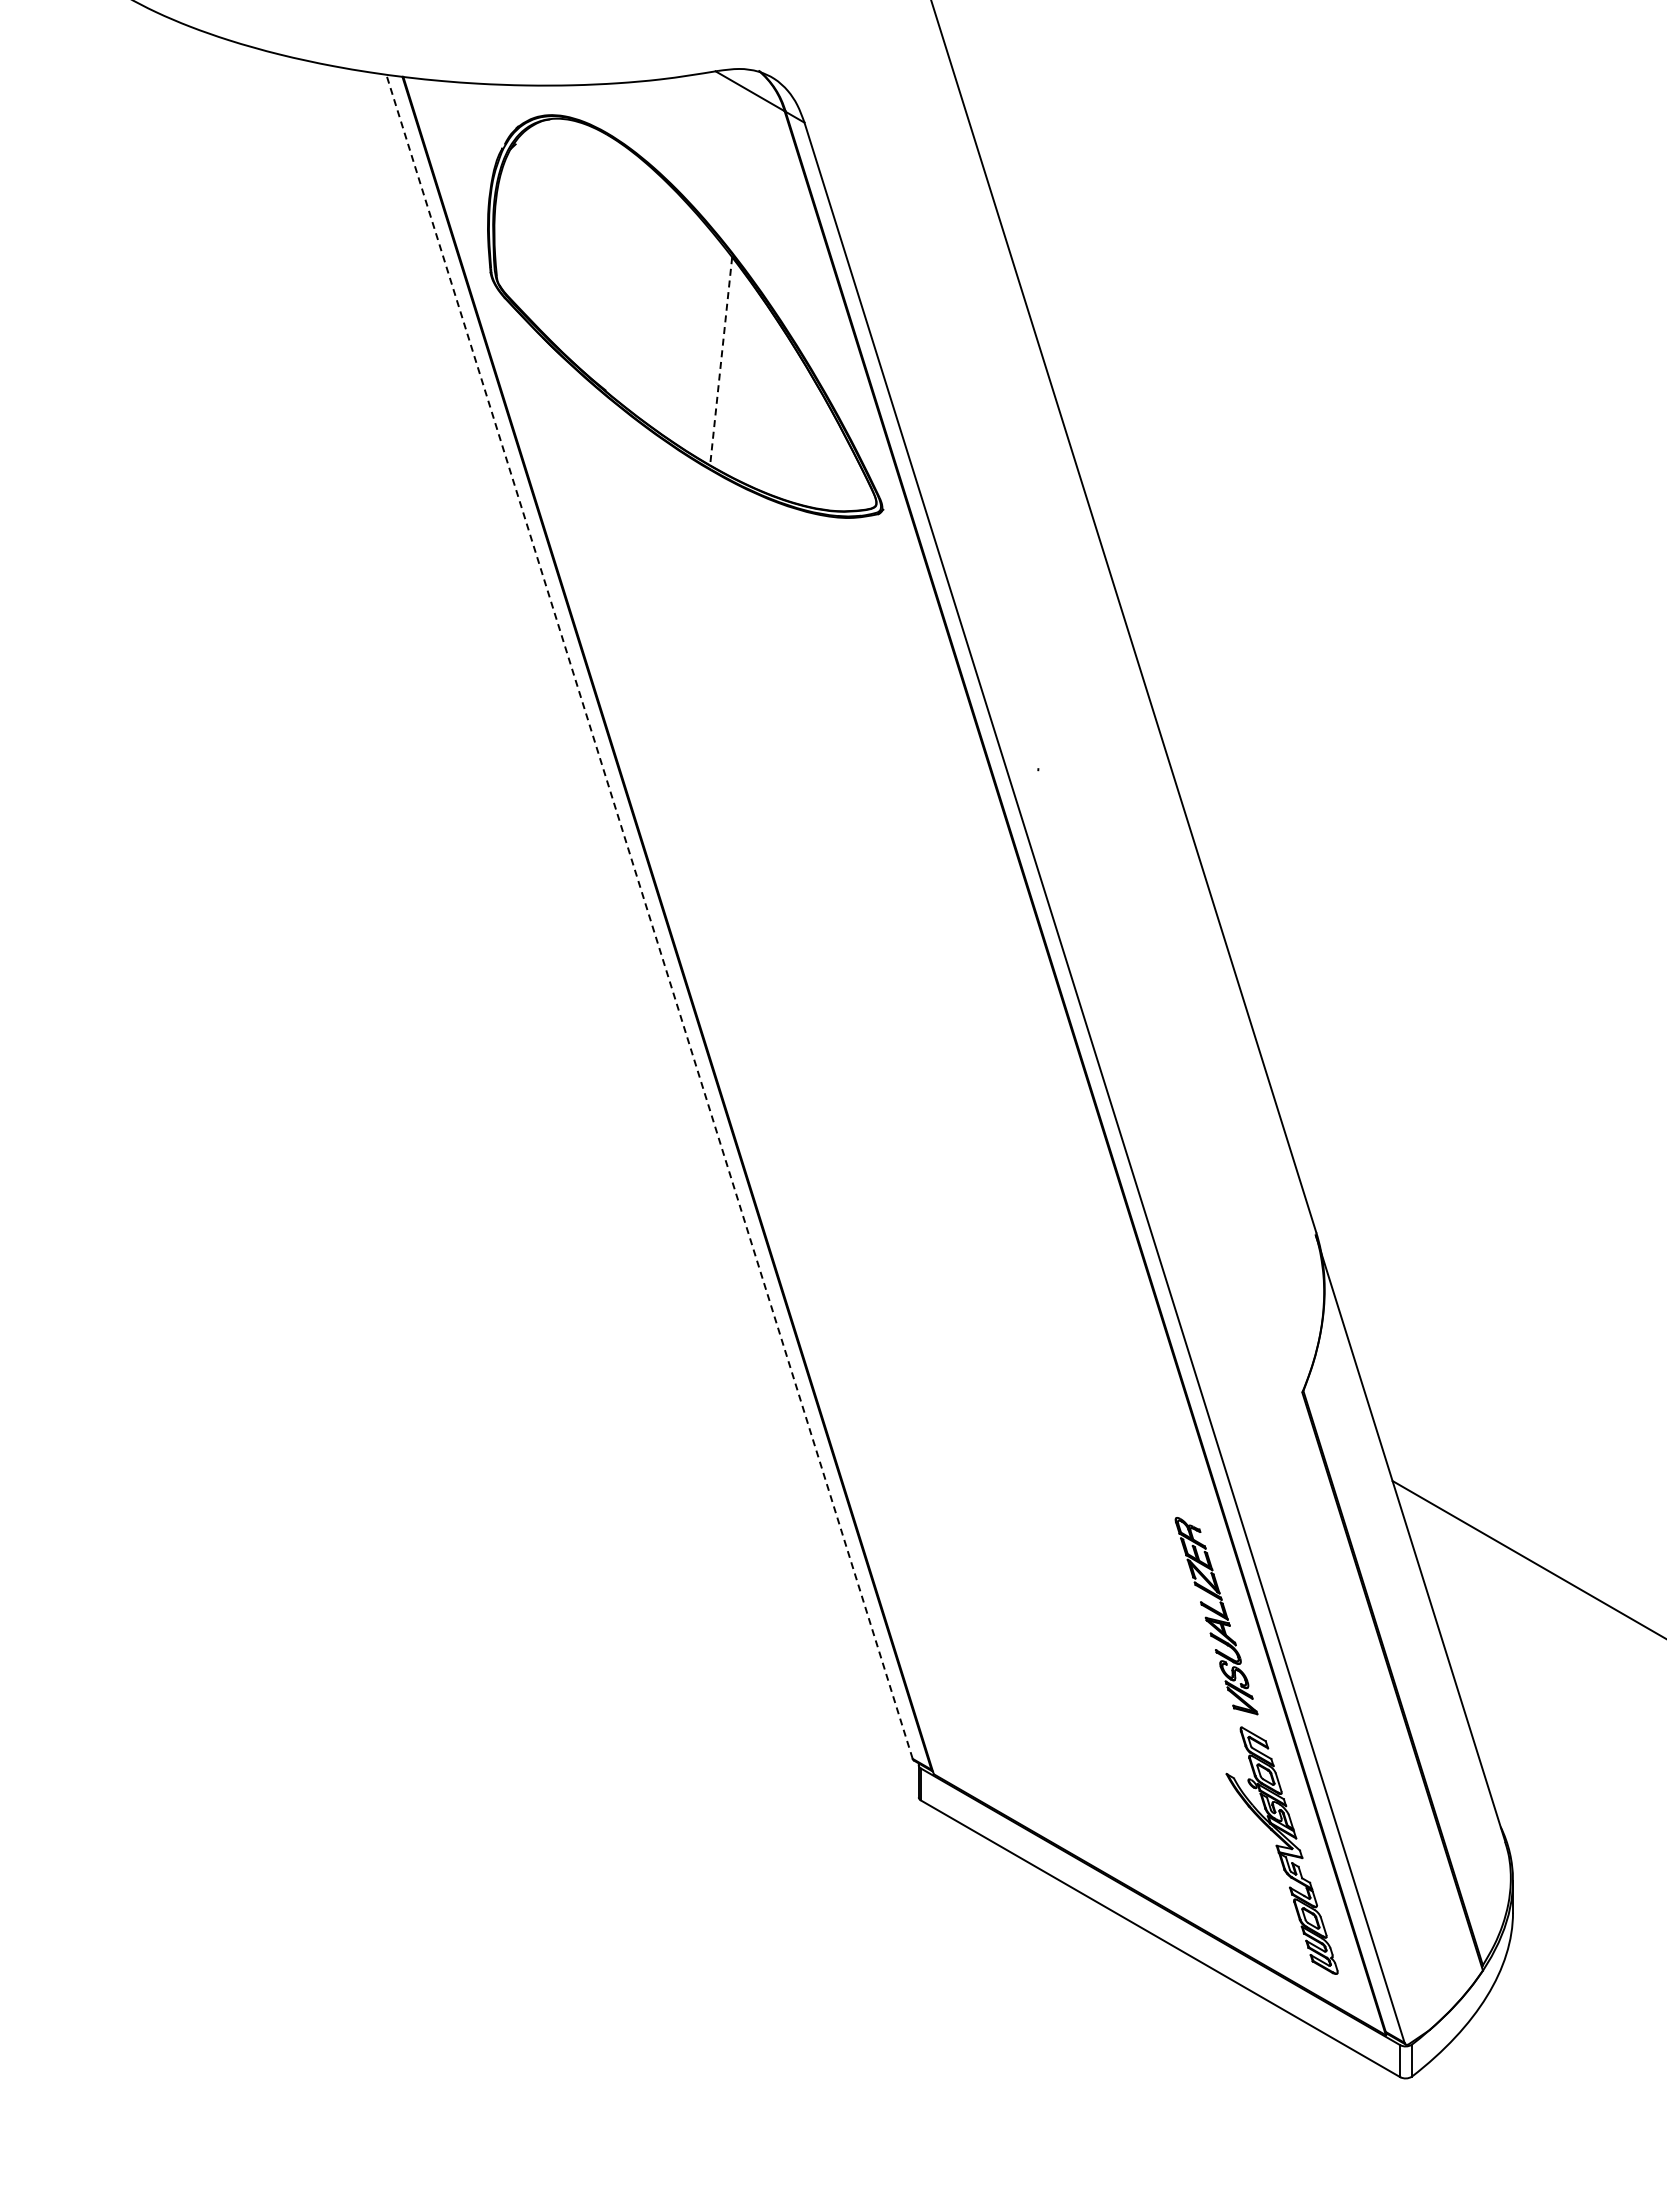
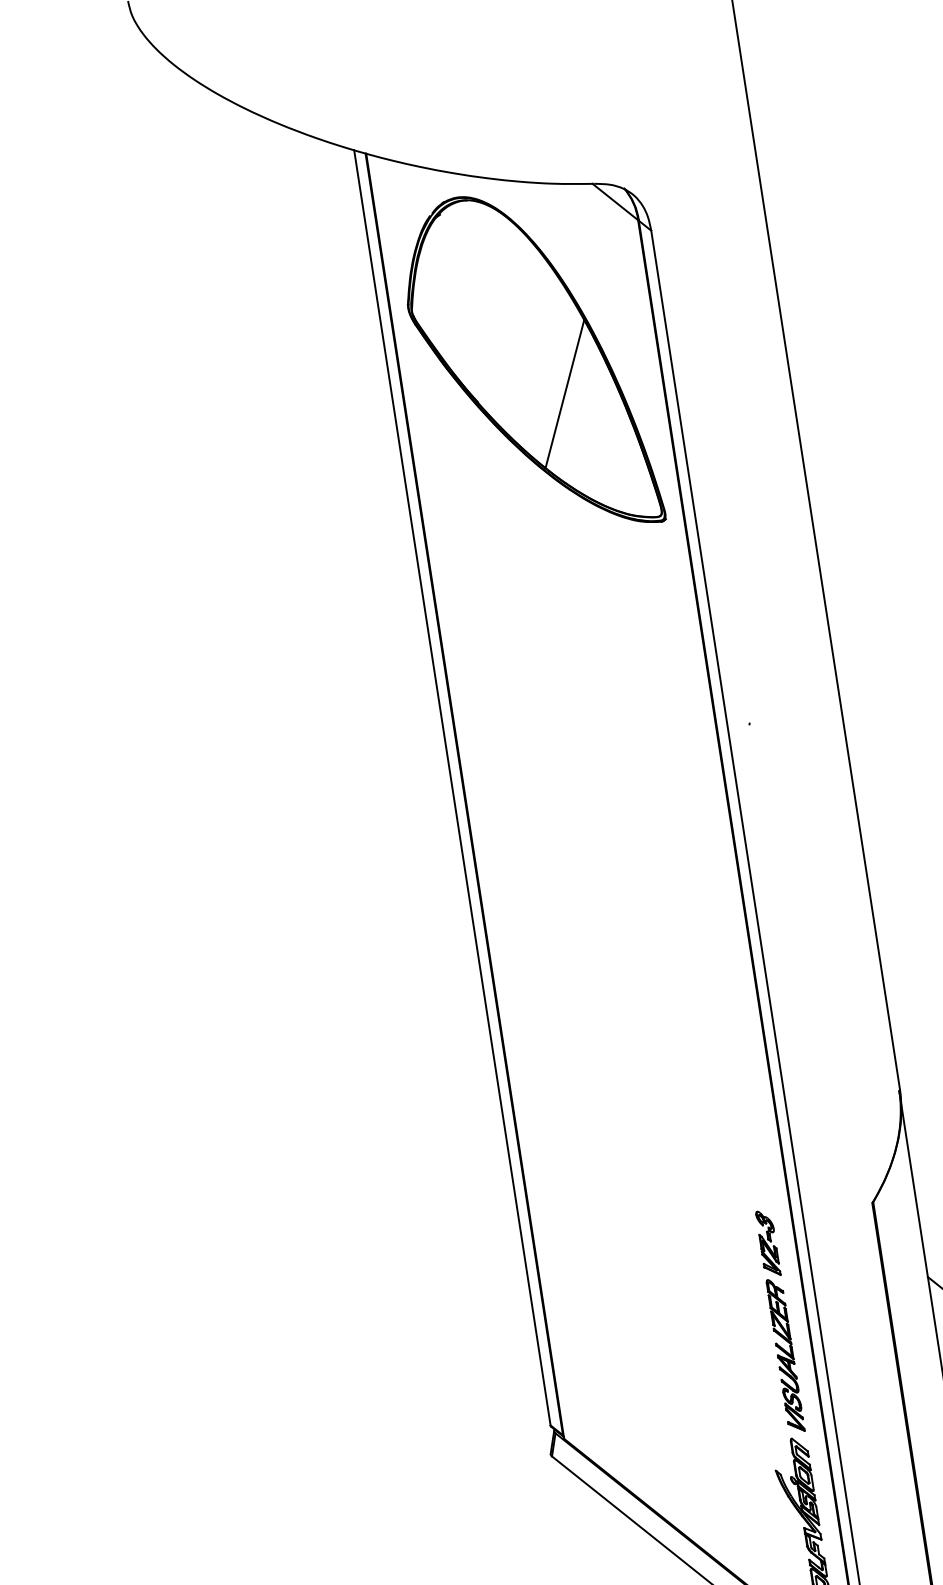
line: (721, 361) -> (565, 394), dashed -> solid
line: (649, 916) -> (452, 787), dashed -> solid
part: (1169, 1467) -> (768, 1242), added

